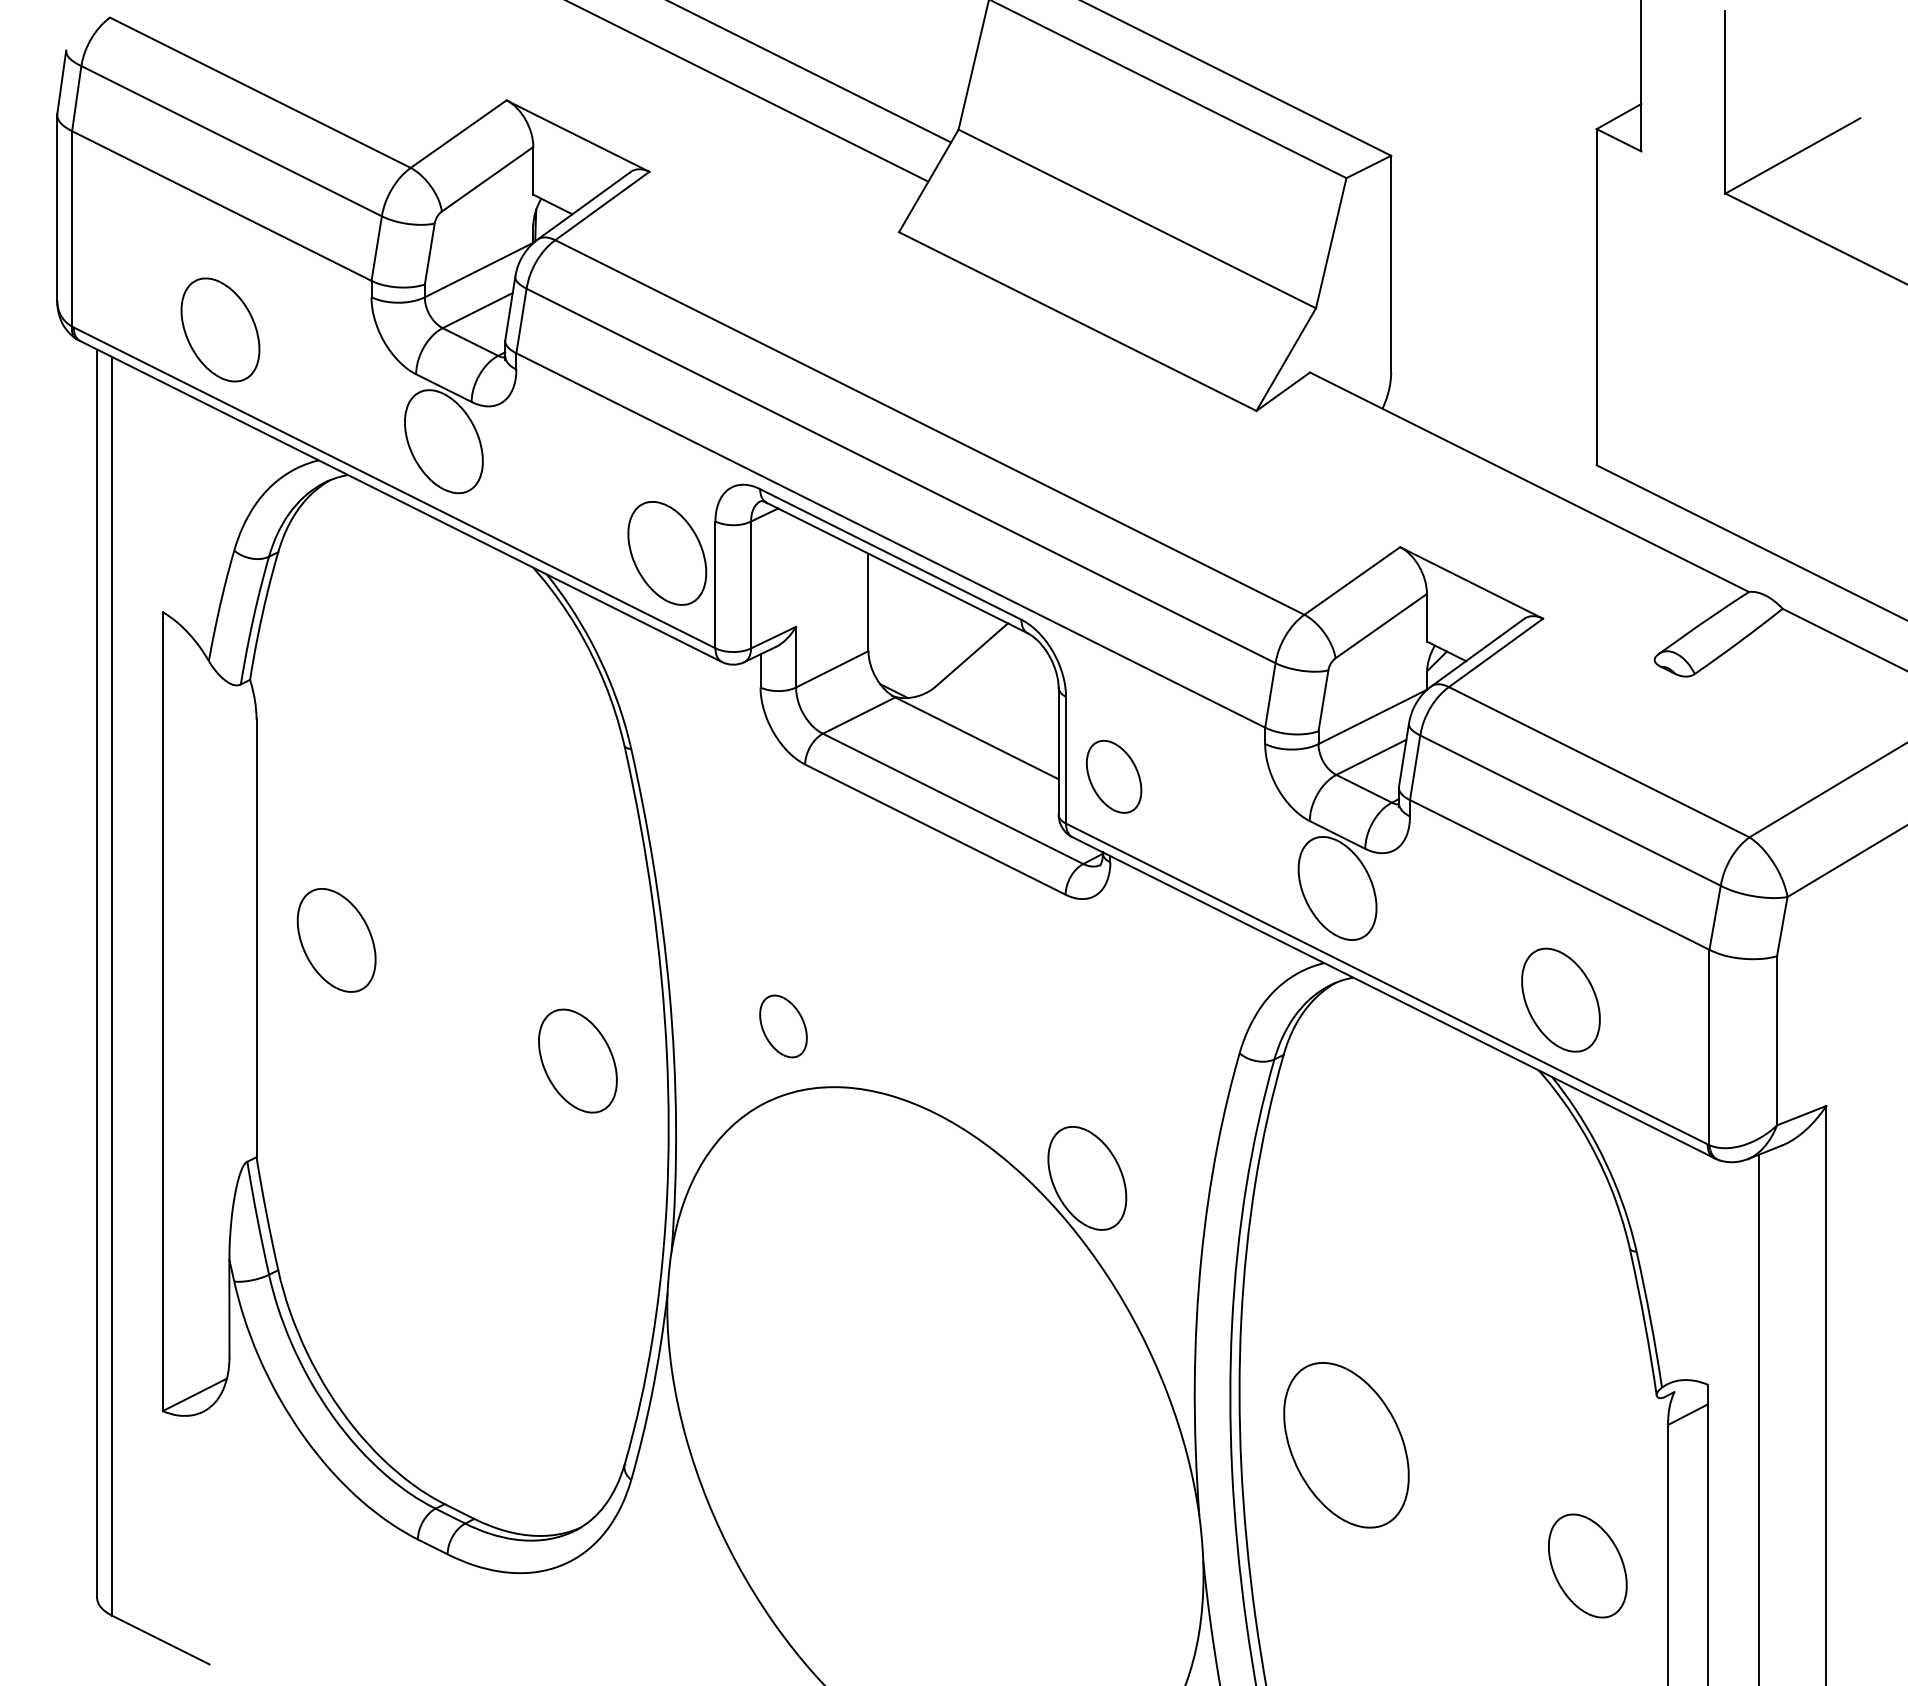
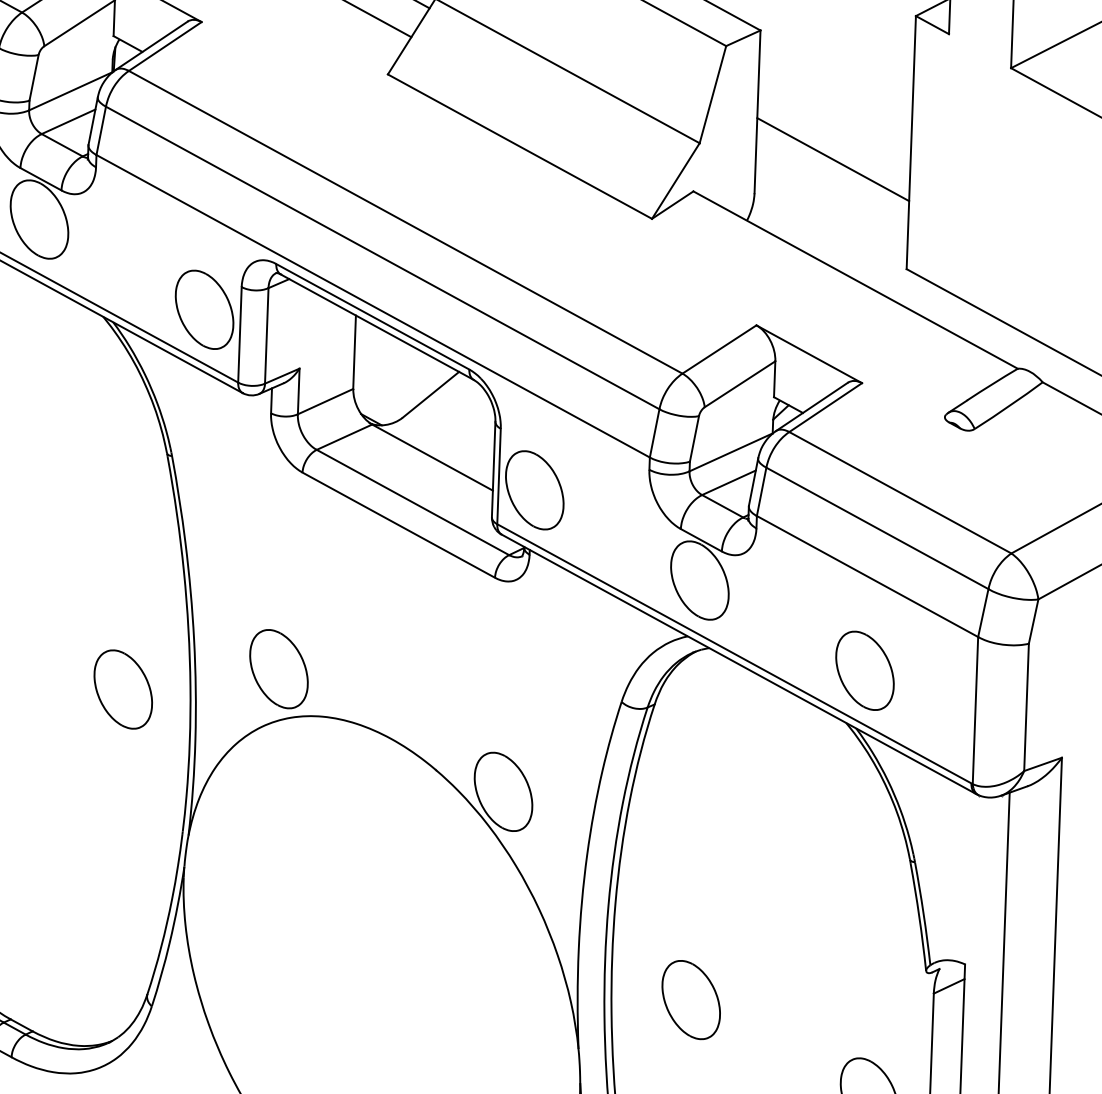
line: (1493, 323) -> (832, 159), added
part: (1113, 776) -> (534, 490), size x1.43
part: (783, 1026) -> (279, 669), size x1.67
part: (1346, 1445) -> (691, 1000), size x0.62

